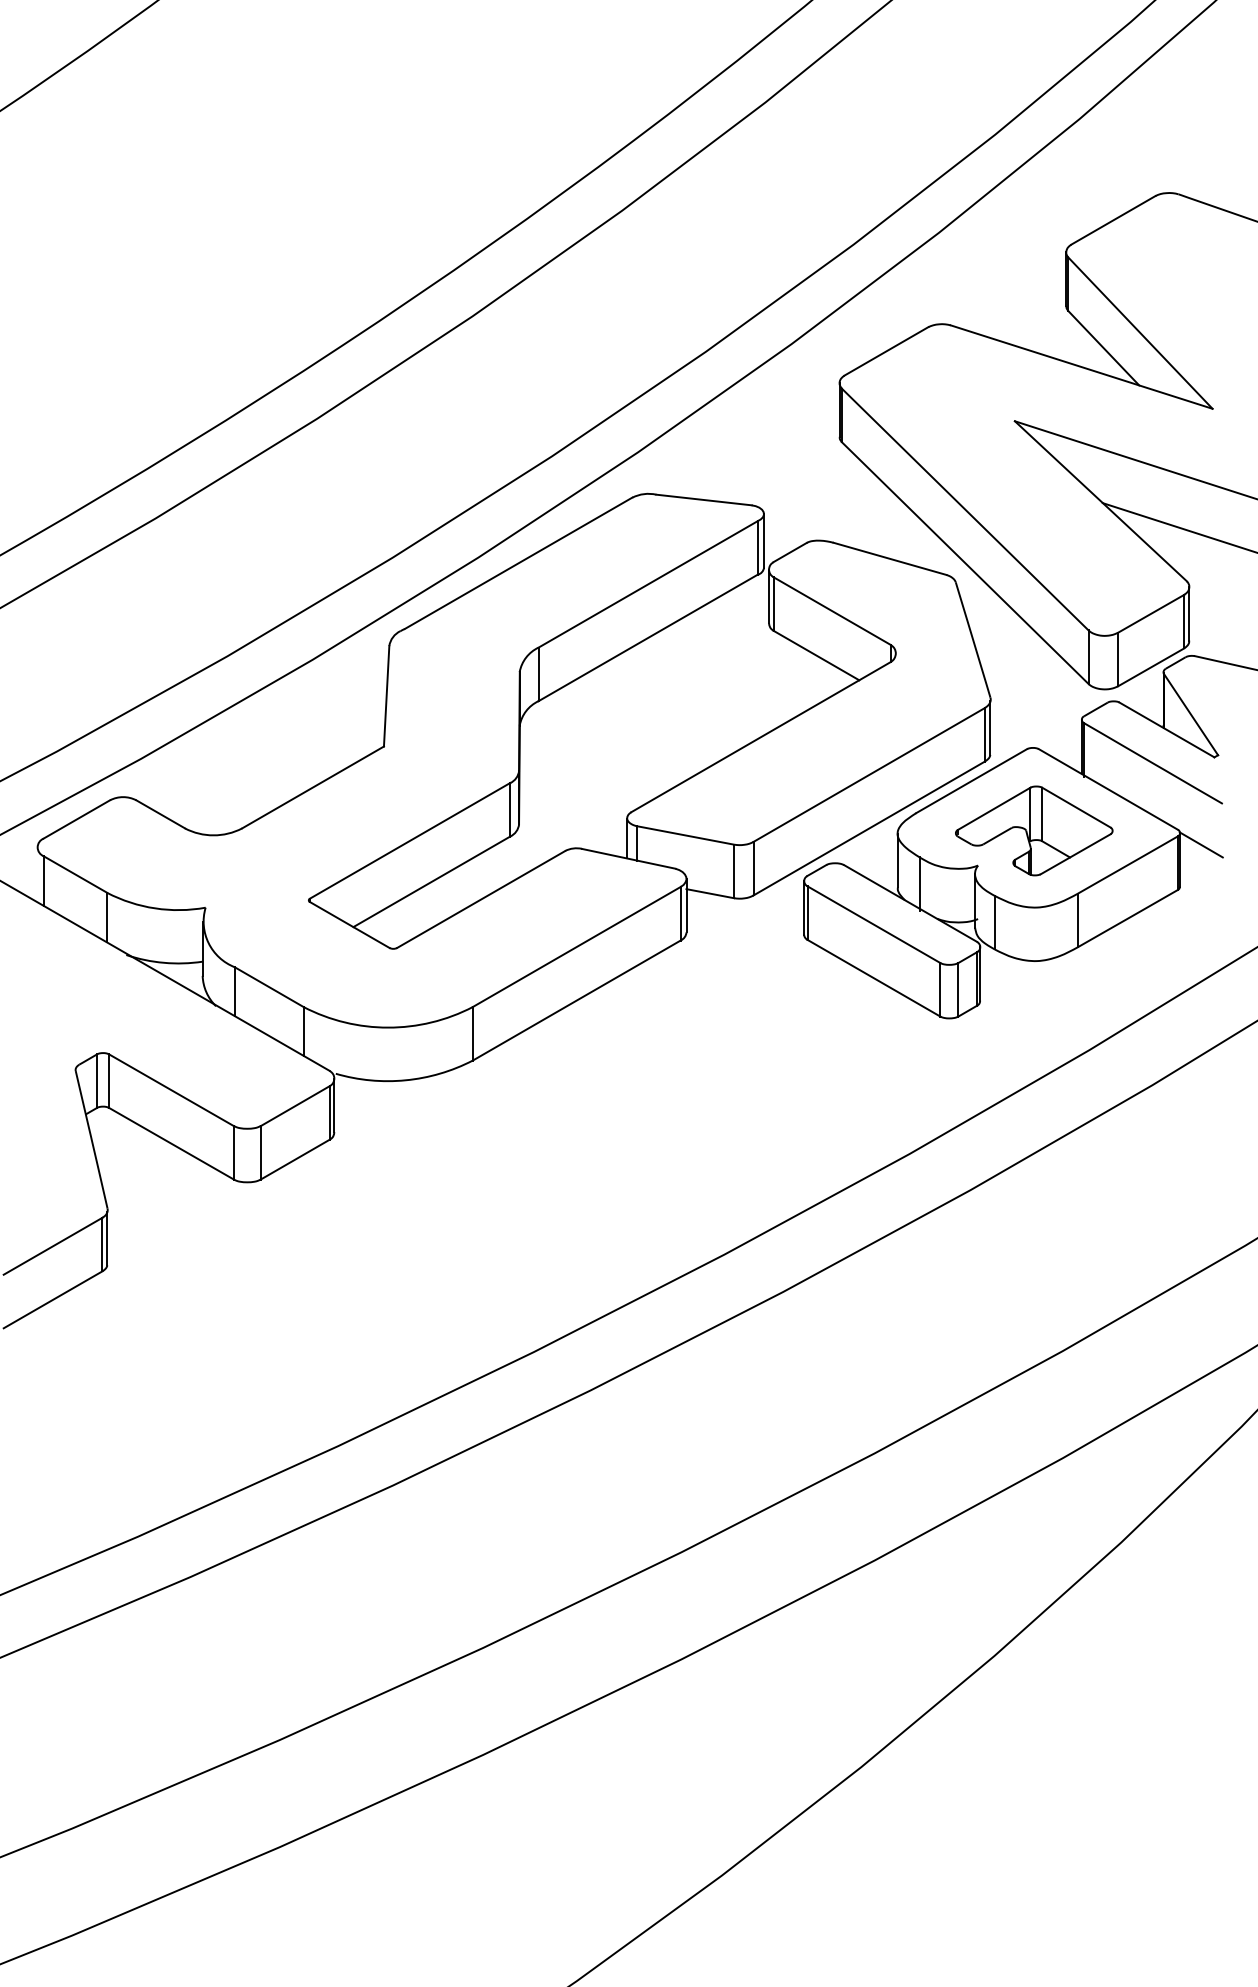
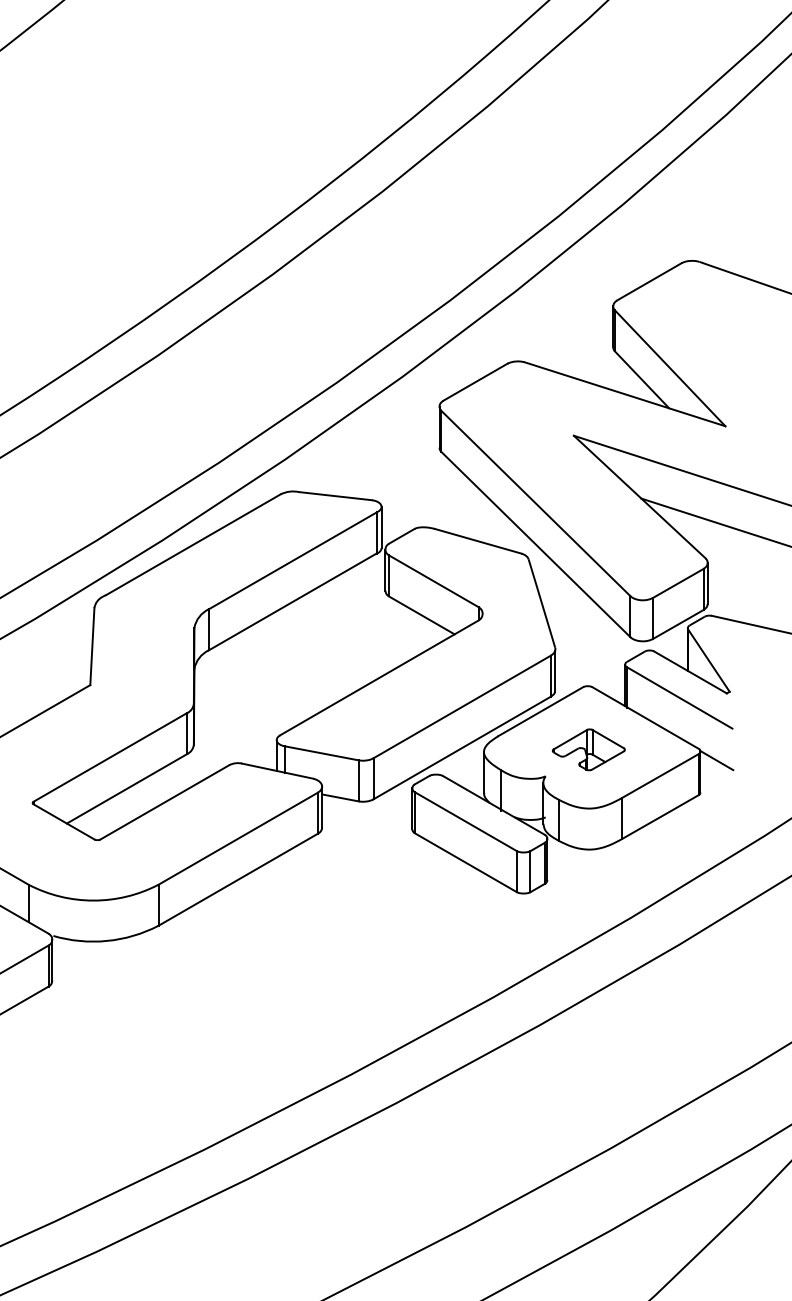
part: (1034, 830) -> (588, 749), size x0.6

